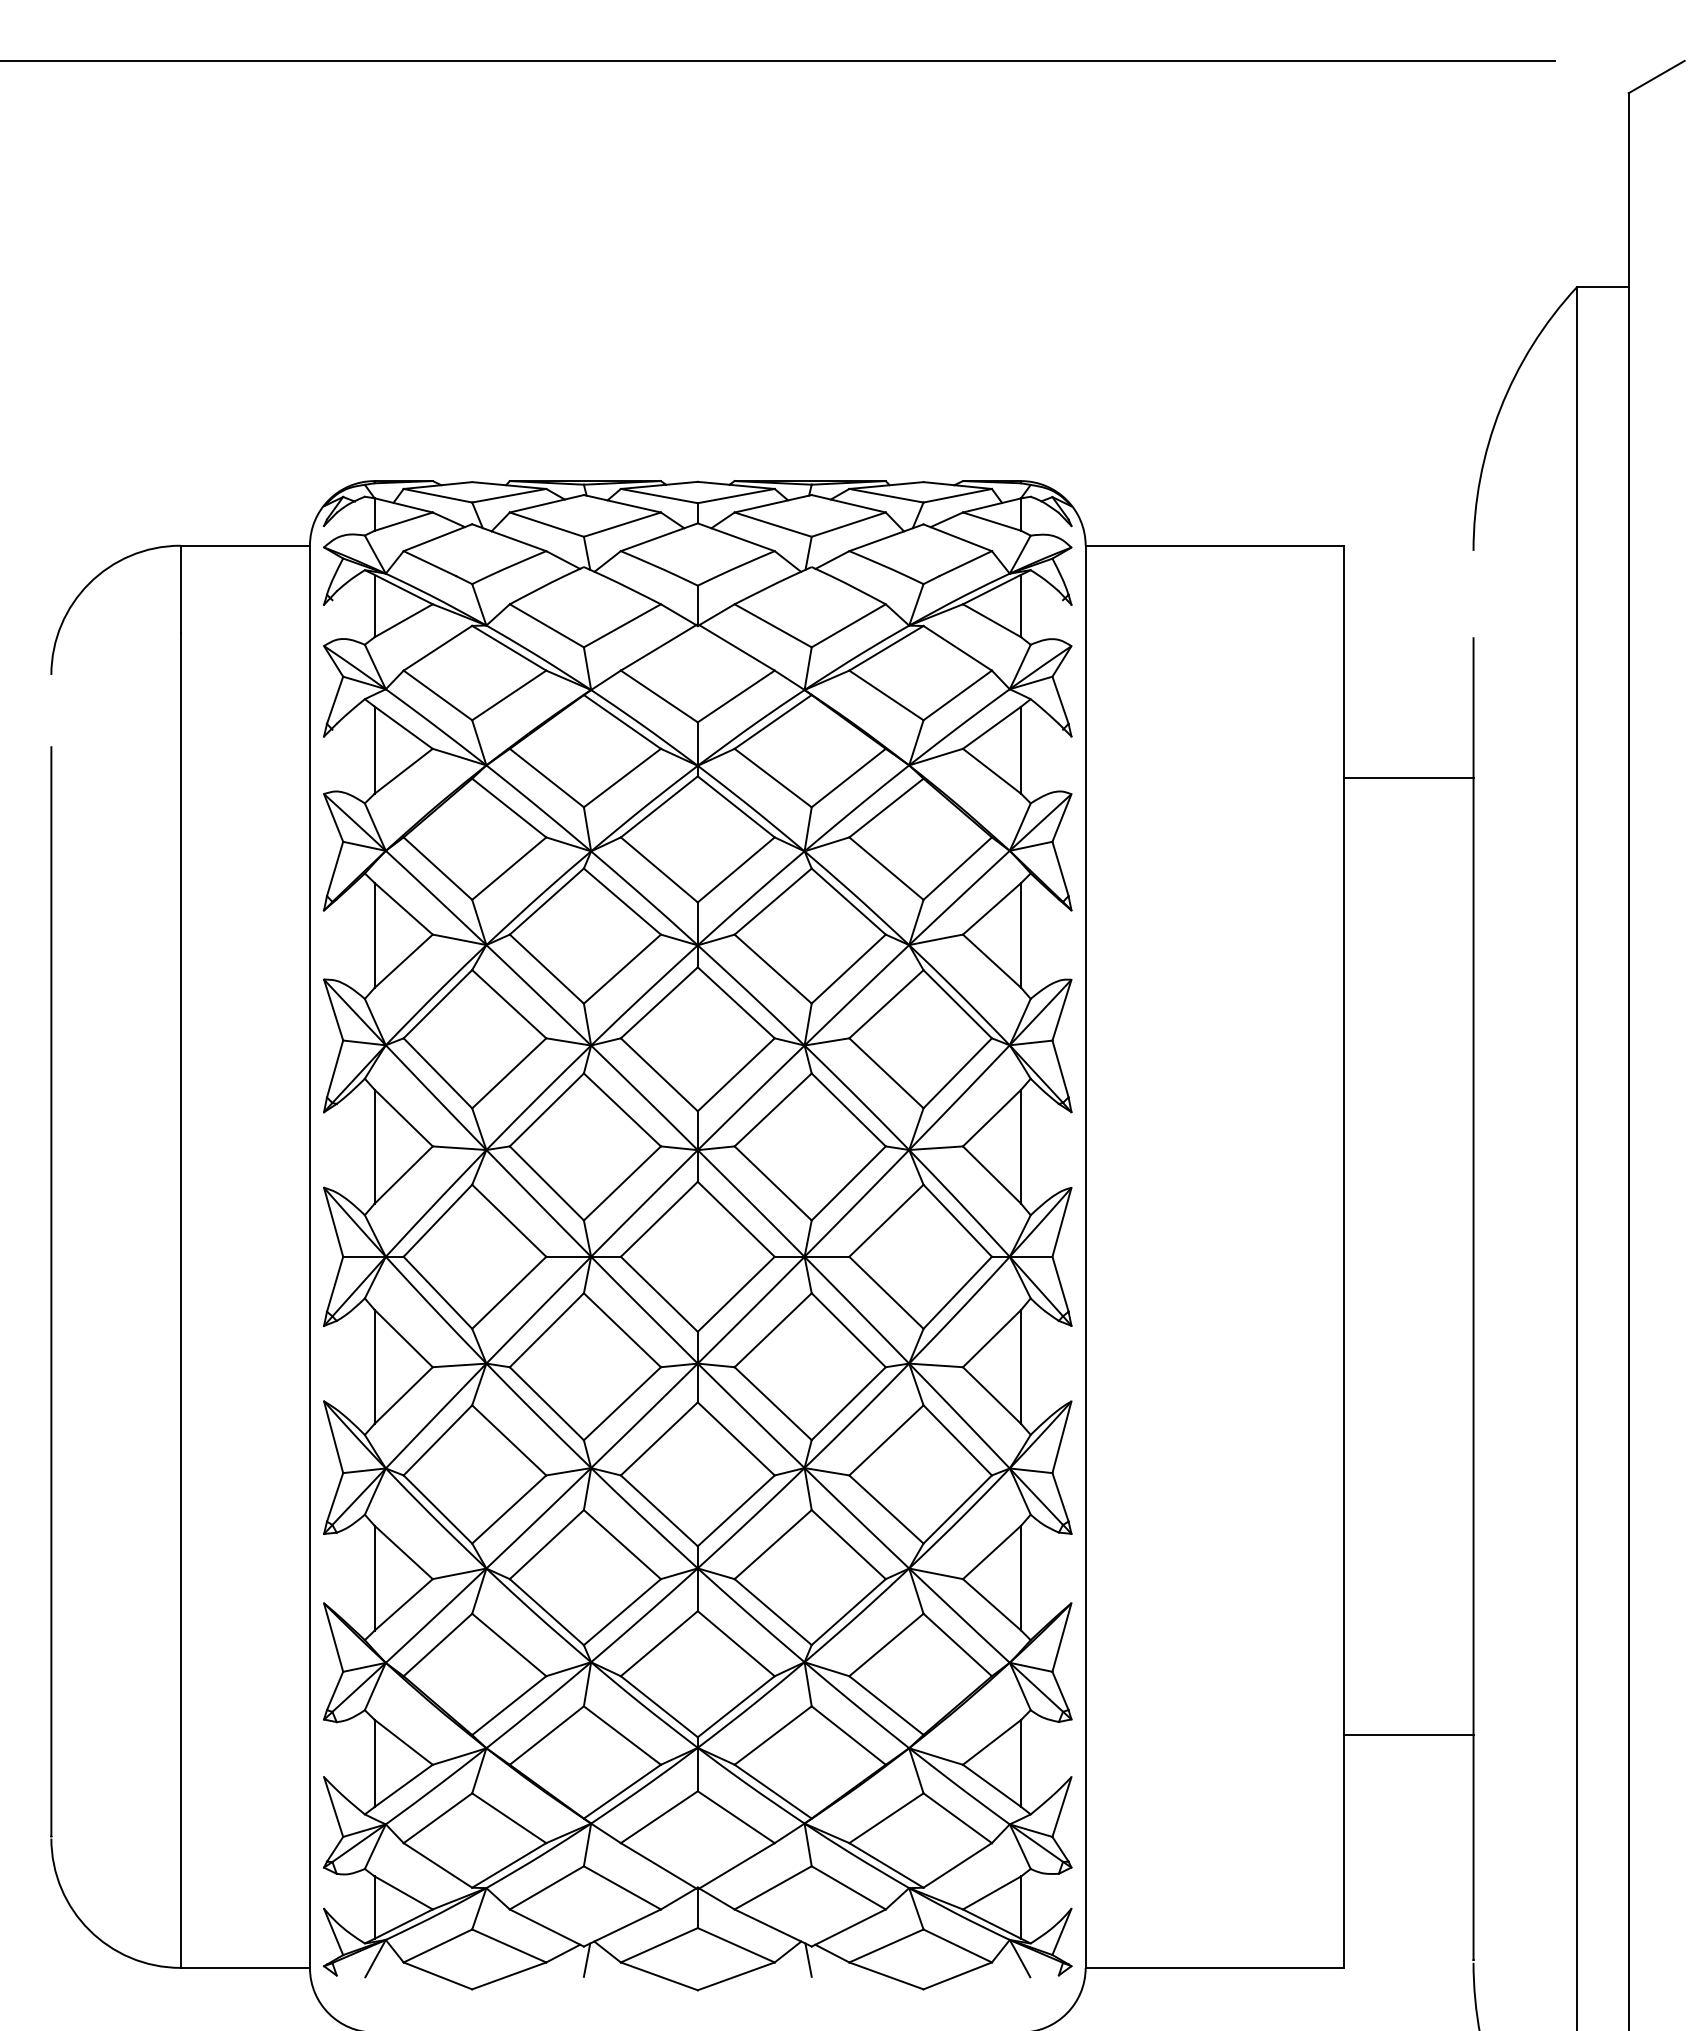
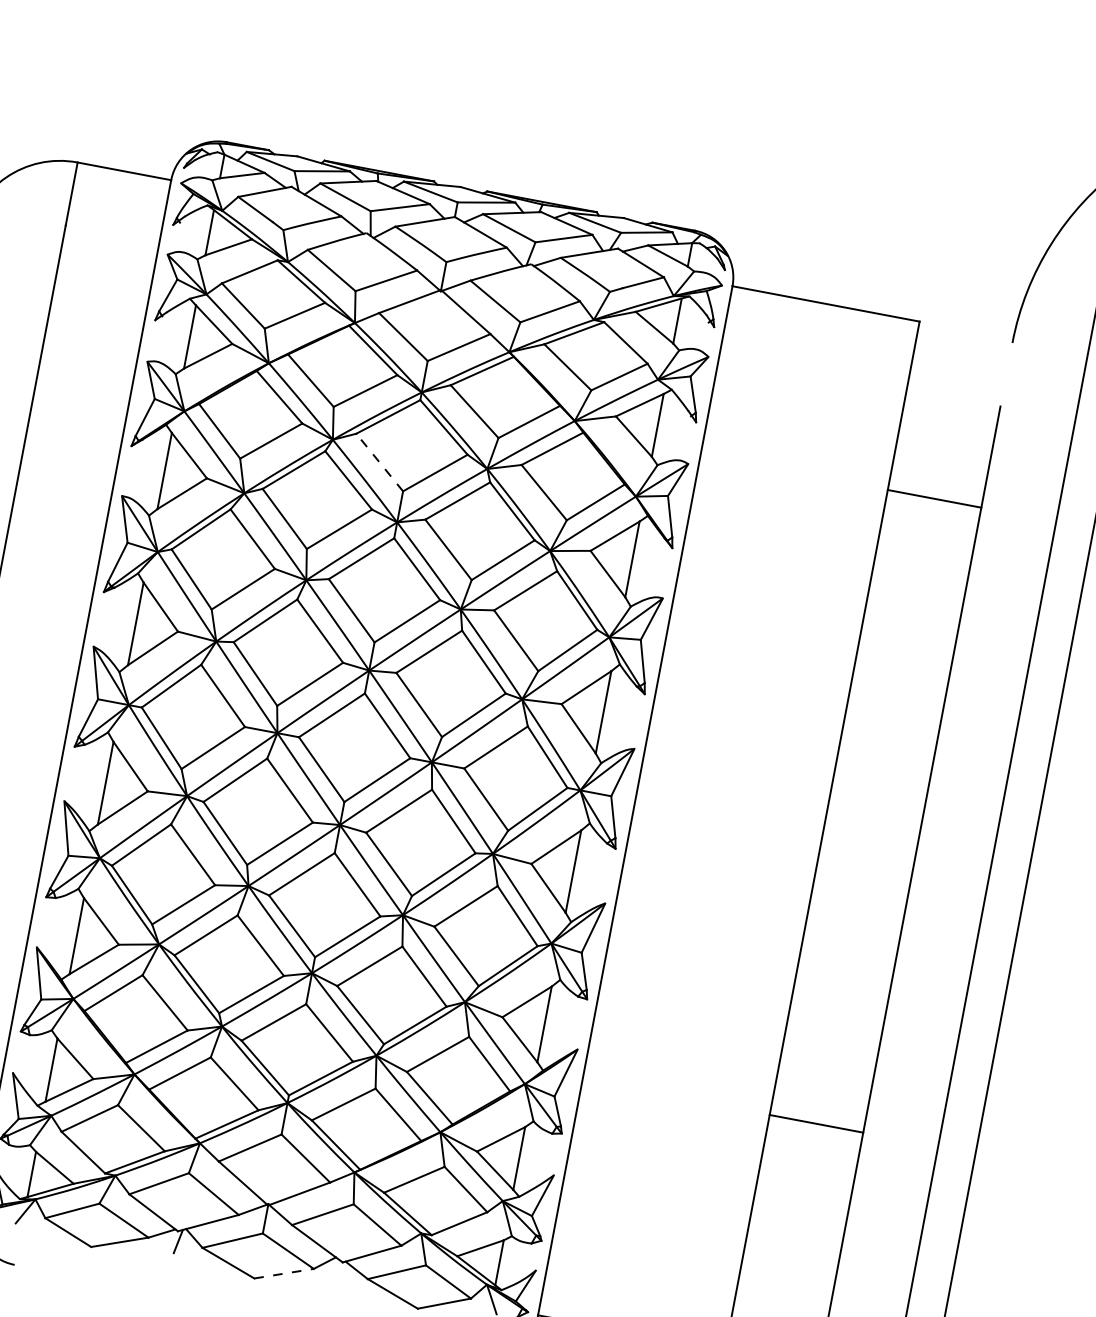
line: (658, 869) -> (379, 462), solid -> dashed
line: (1408, 1735) -> (816, 1124), moved
line: (808, 1959) -> (338, 1271), removed
line: (736, 1976) -> (284, 1273), solid -> dashed

